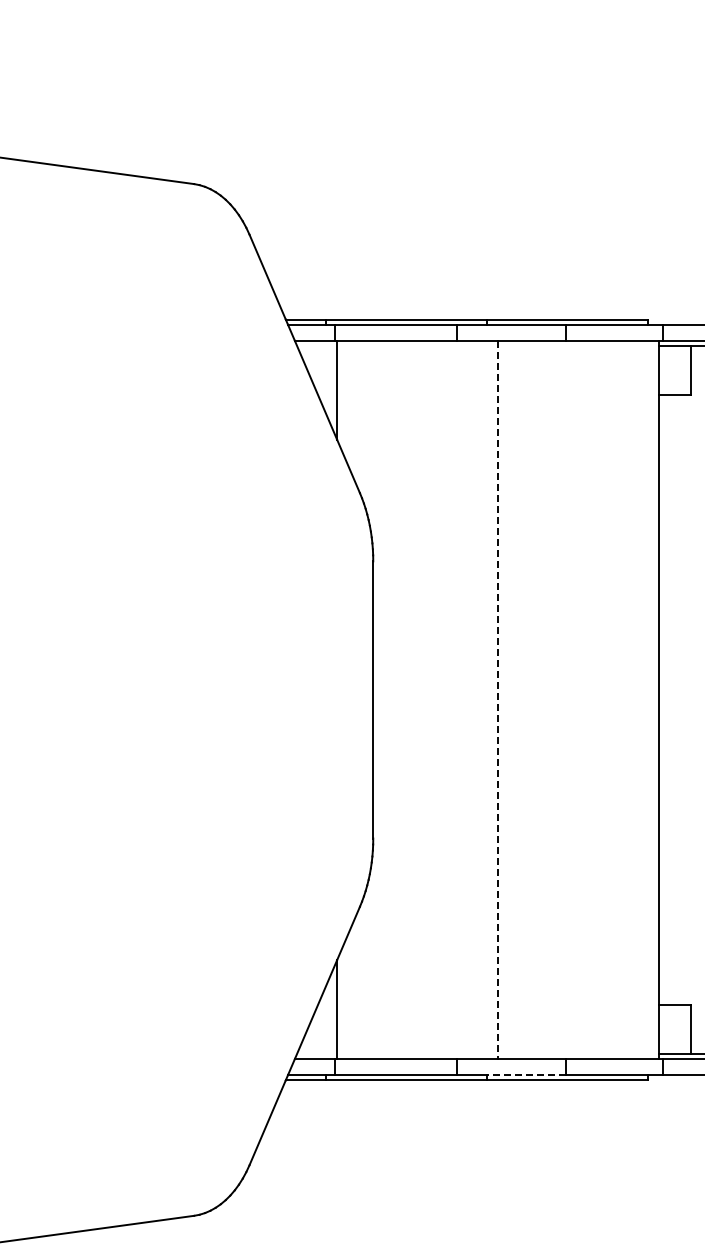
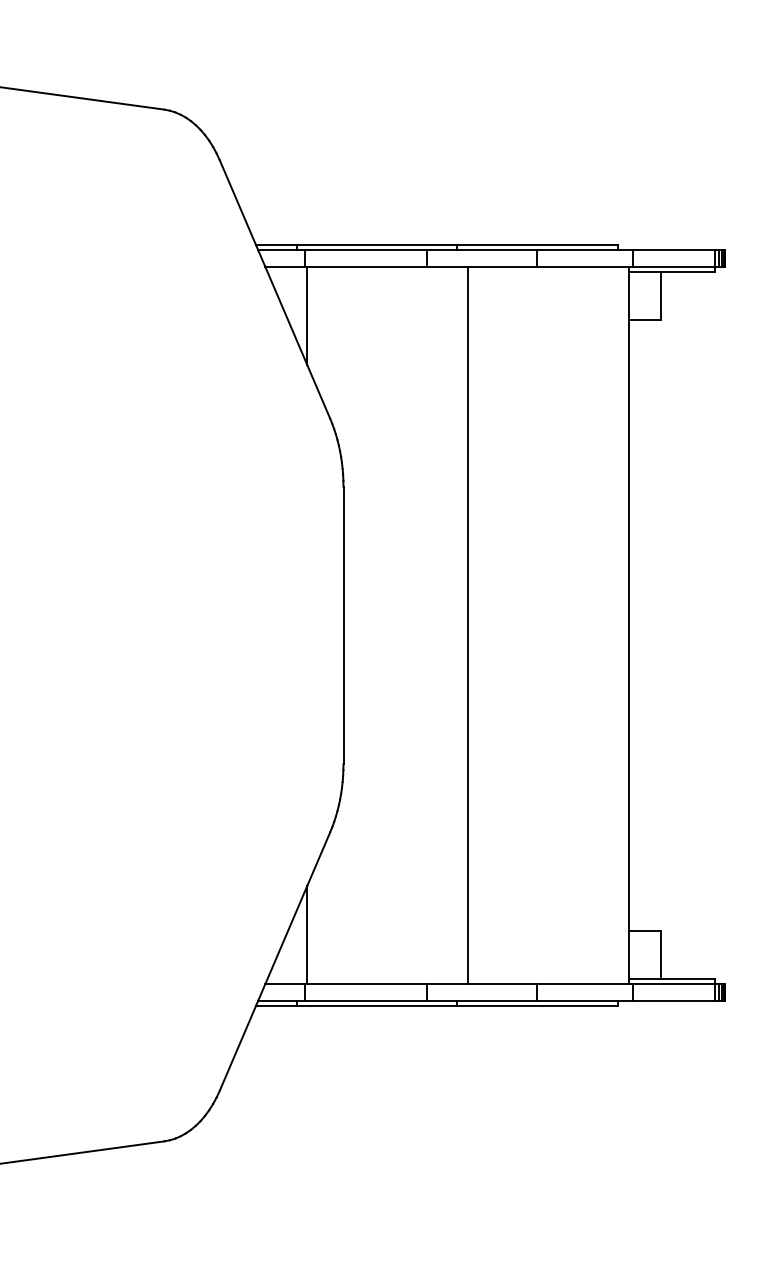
line: (498, 699) -> (468, 625), dashed -> solid
line: (526, 1074) -> (496, 1000), dashed -> solid

